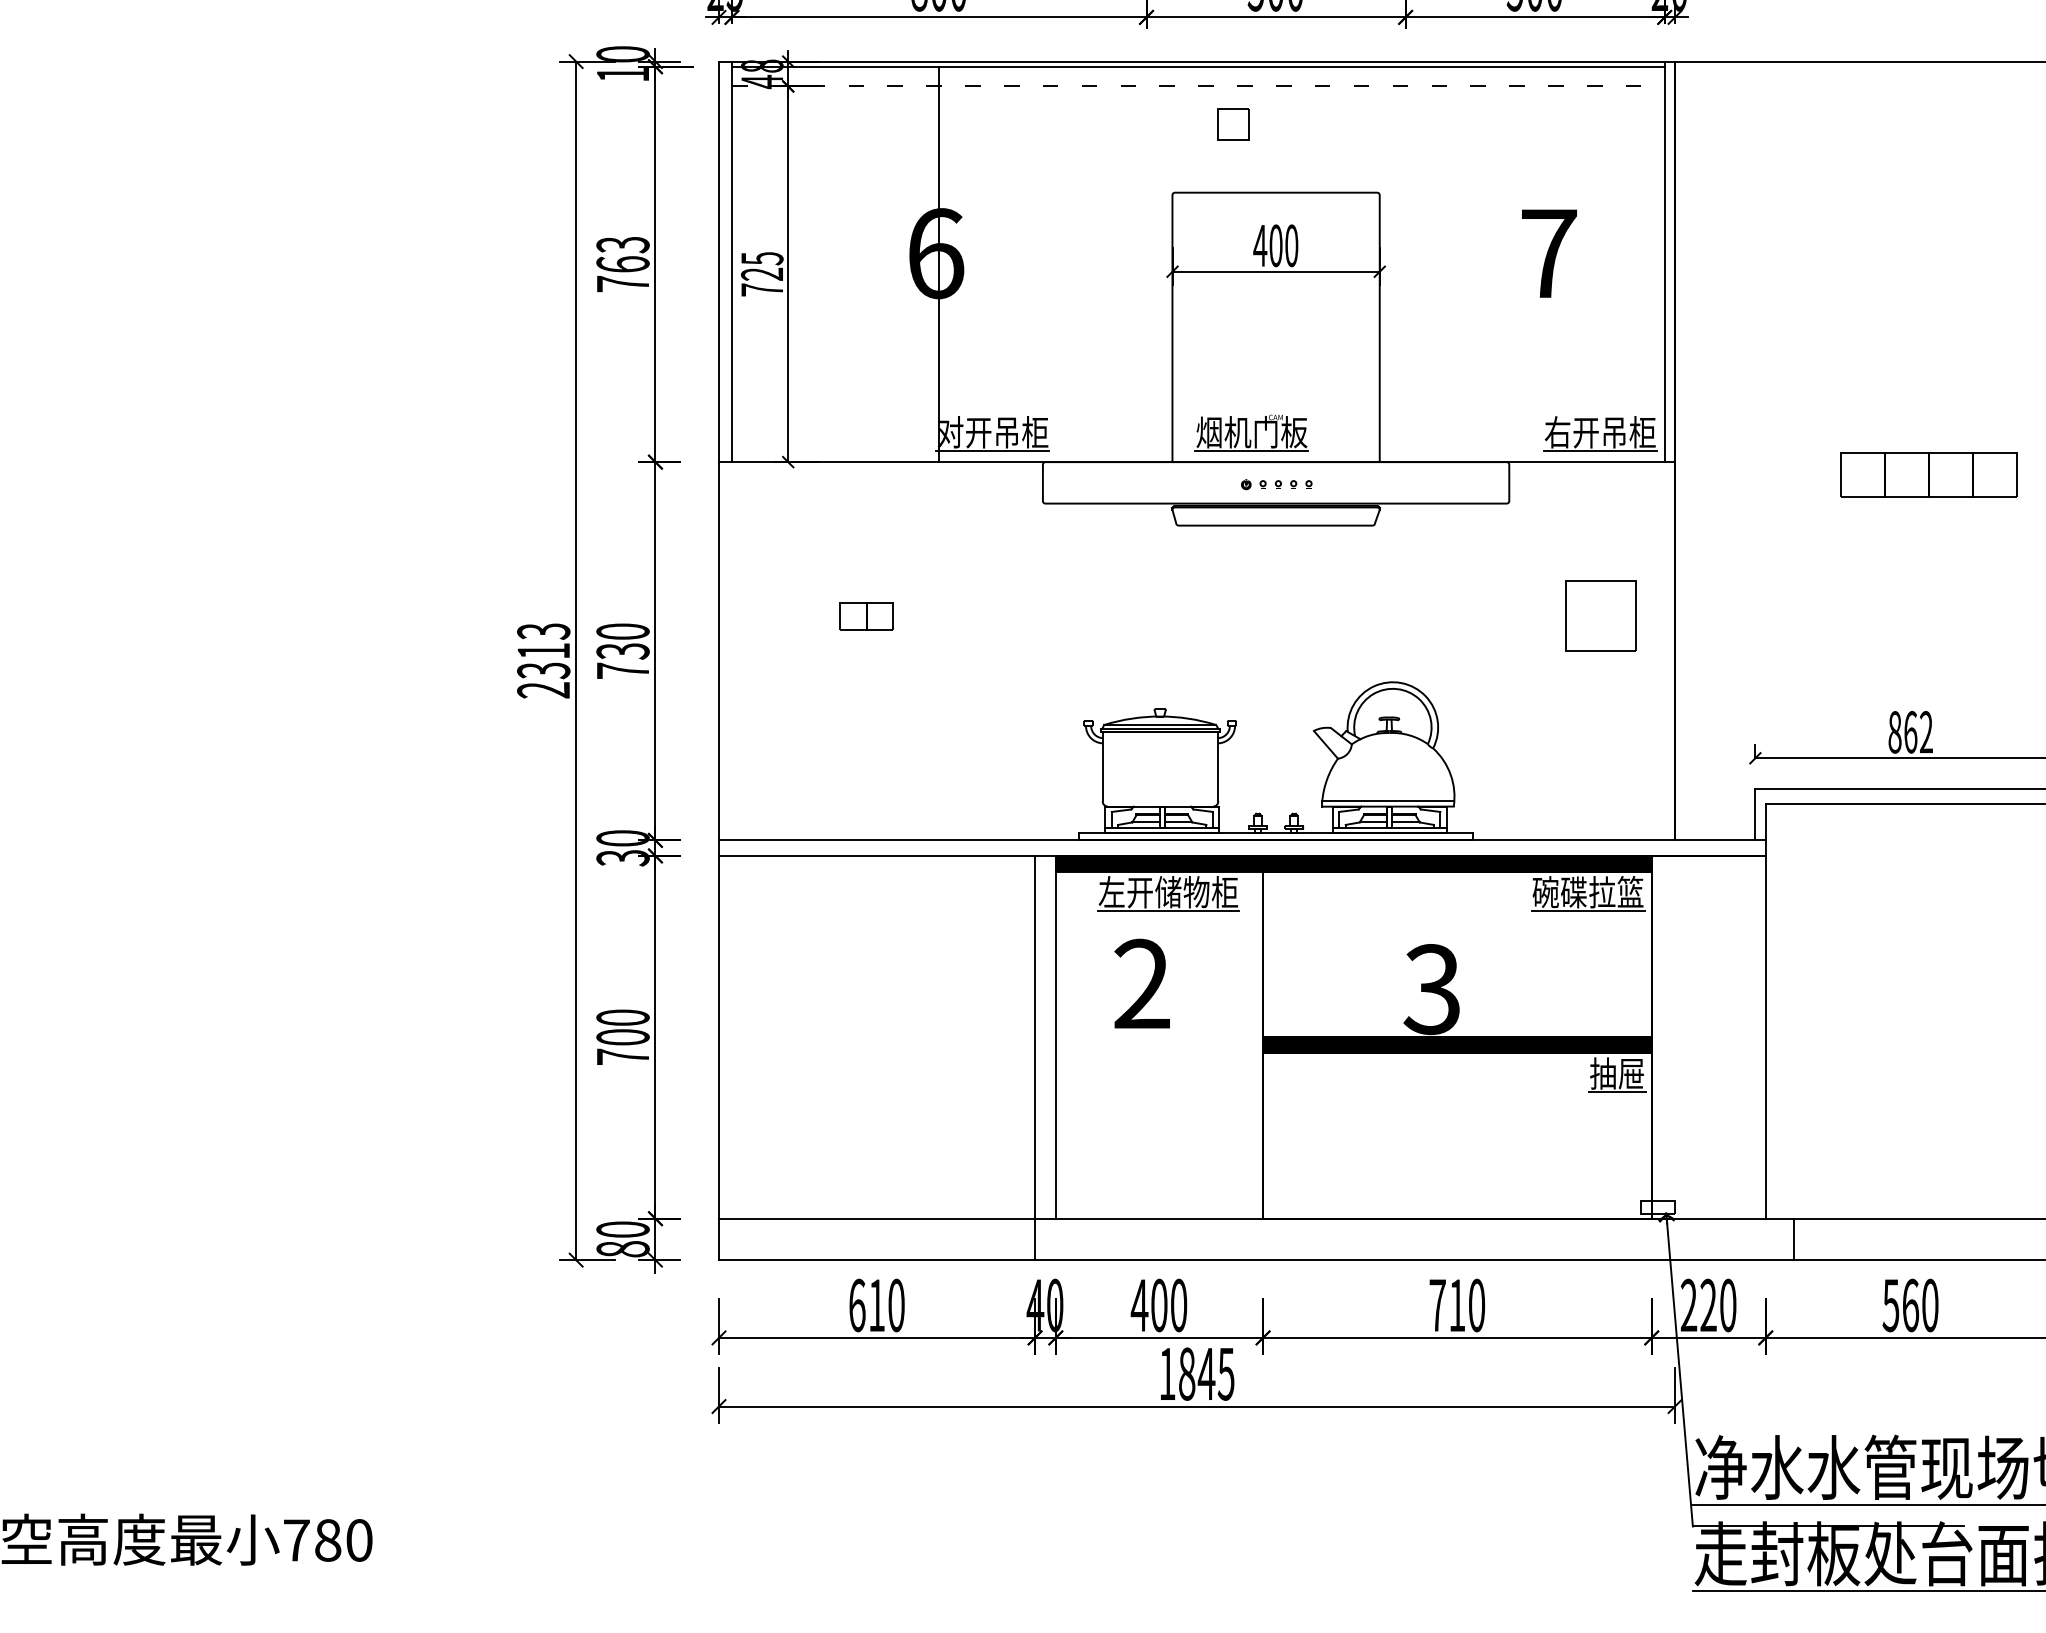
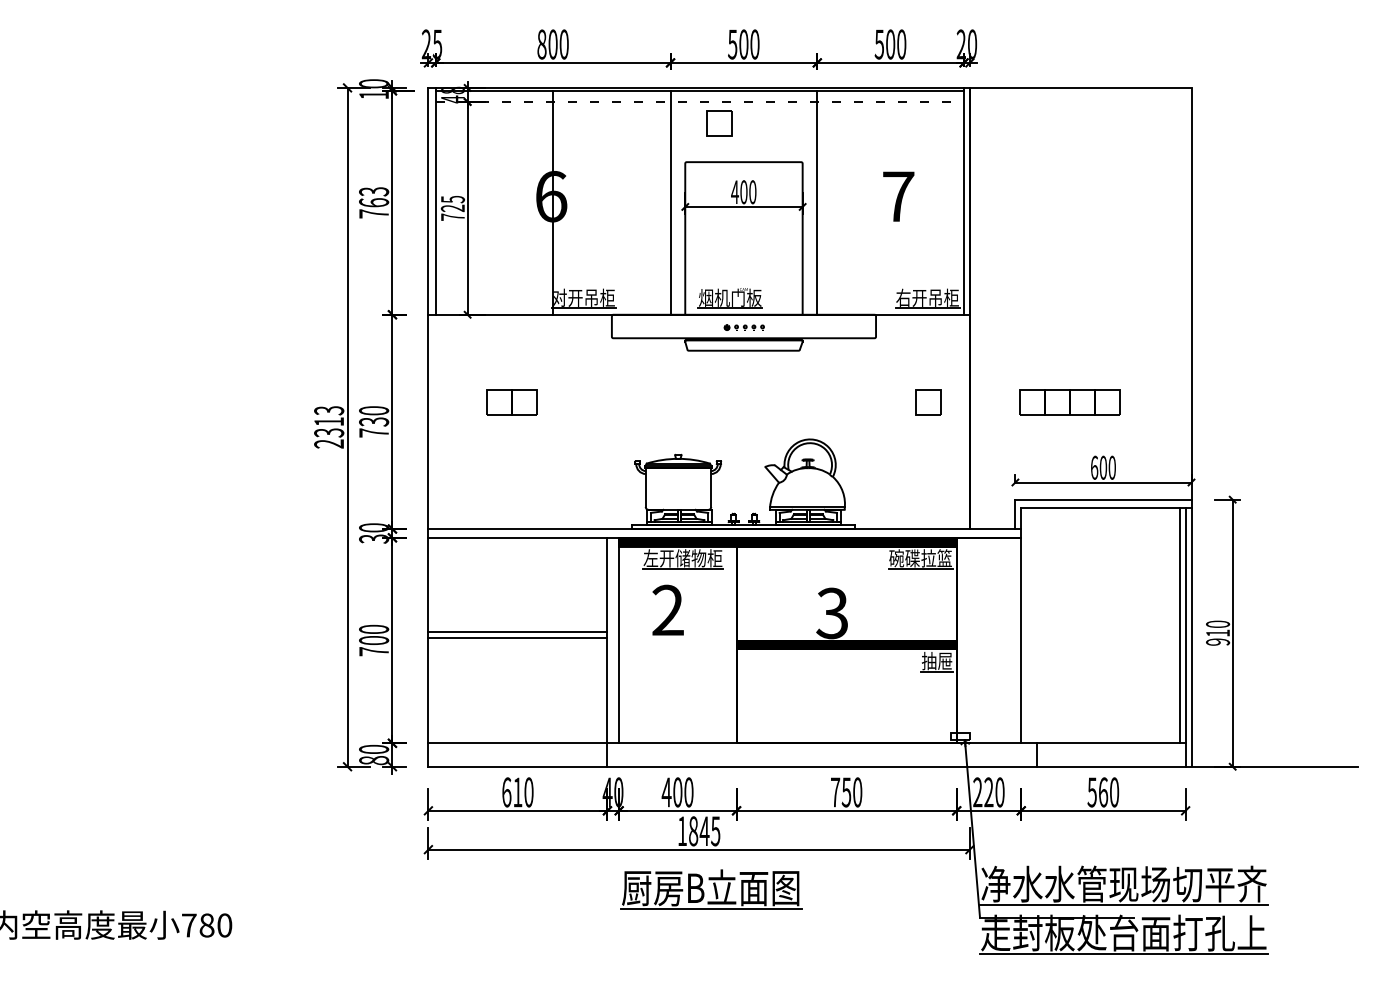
part: (1232, 124) -> (719, 123), size x1.43
line: (1146, 263) -> (670, 202), added
line: (1405, 263) -> (817, 202), added
part: (1928, 475) -> (1069, 402), moved
part: (865, 617) -> (511, 402), size x1.67
part: (1601, 617) -> (928, 402), size x0.62
text: (1909, 731) -> (1102, 467), 862 -> 600
line: (876, 1023) -> (517, 632), added
line: (876, 1031) -> (517, 637), added
text: (1457, 1305) -> (846, 792), 710 -> 750
part: (1218, 1476) -> (711, 889), added

